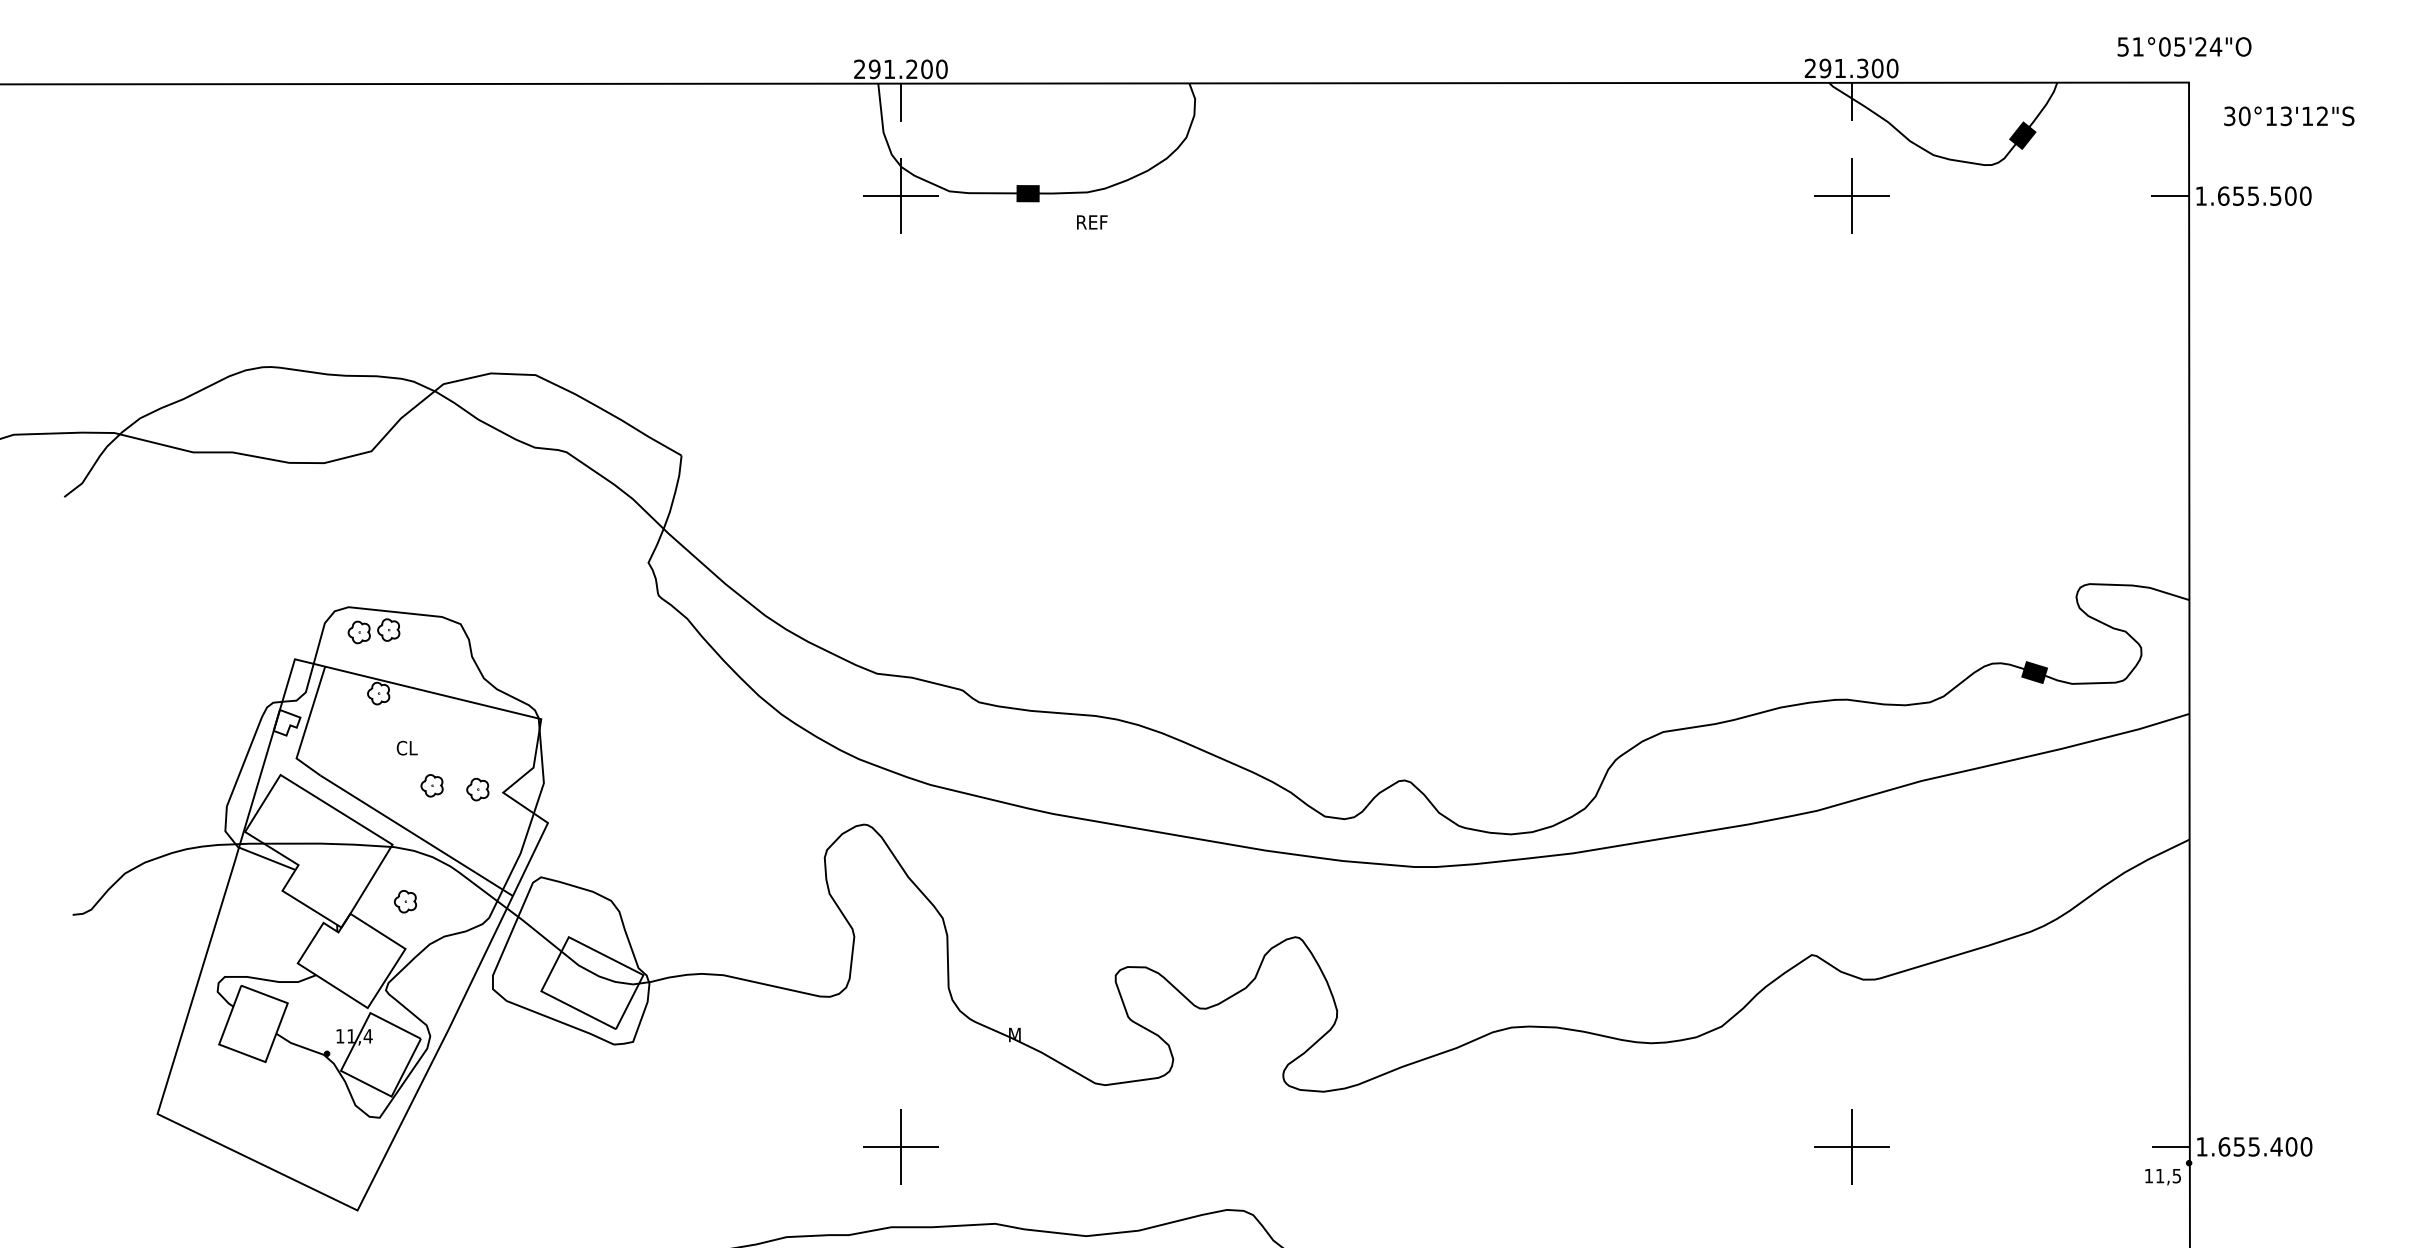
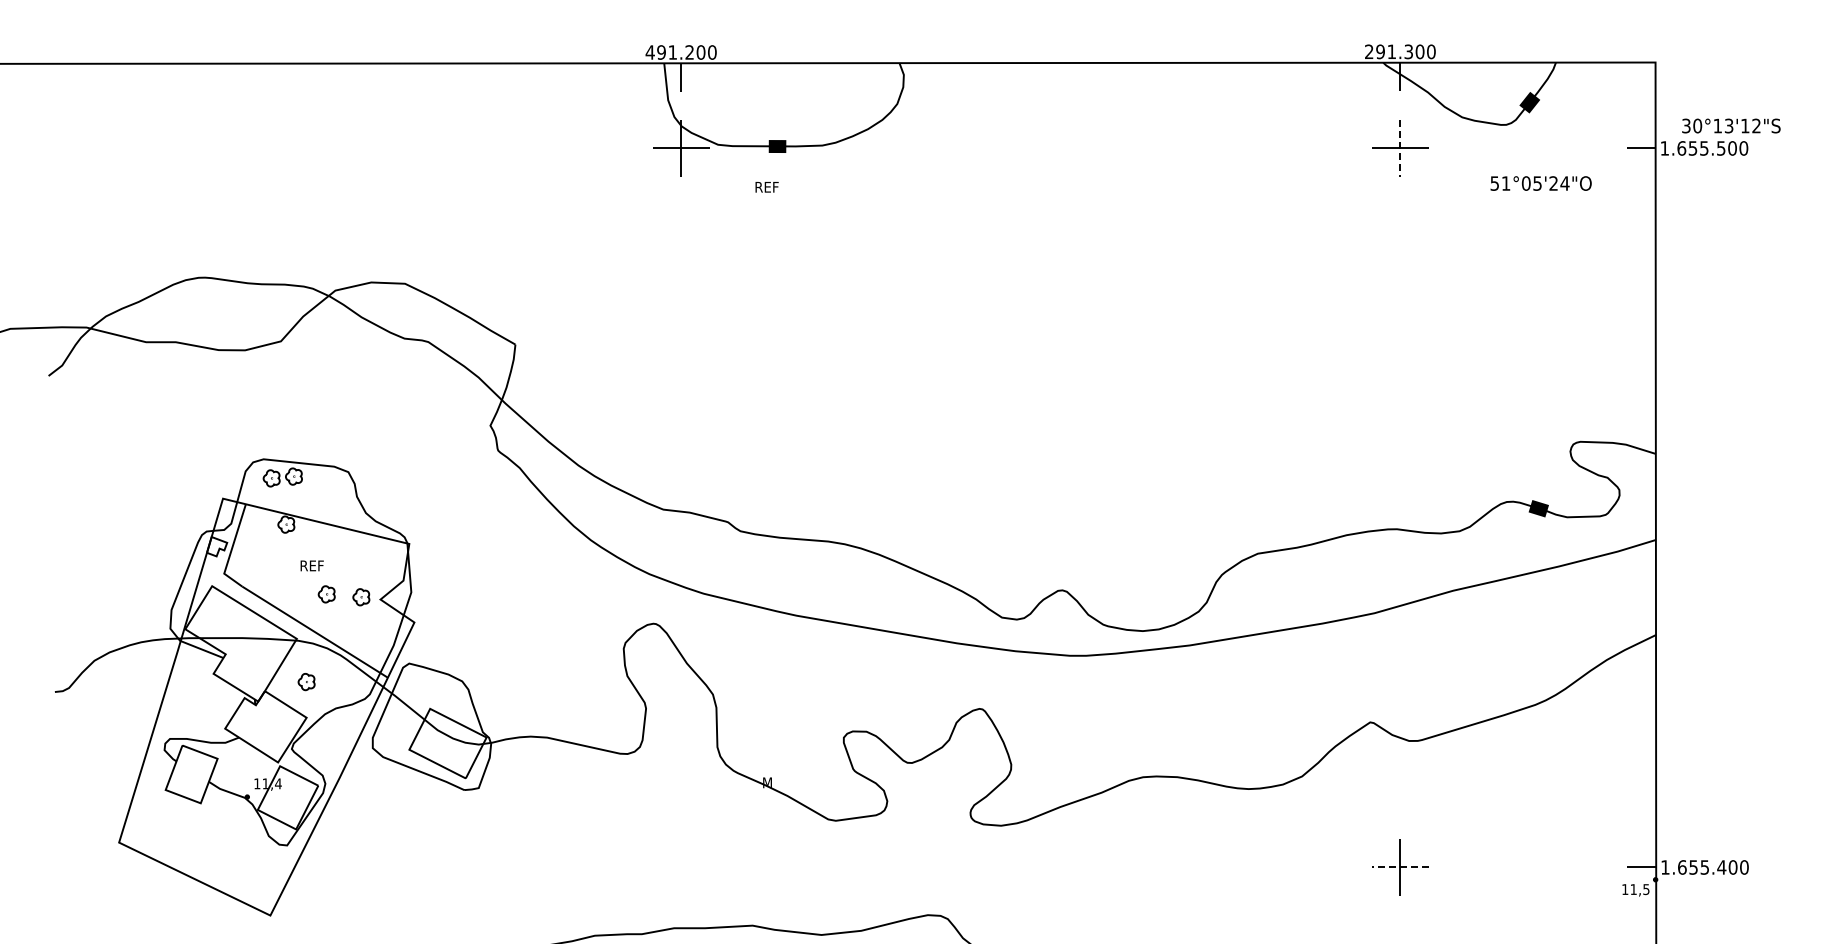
text: (2183, 46) -> (1540, 183), moved
text: (858, 69) -> (649, 52), 291.200 -> 491.200
text: (2289, 115) -> (1731, 125), moved
line: (1851, 196) -> (1400, 148), solid -> dashed
text: (1091, 222) -> (766, 187), moved
text: (411, 747) -> (311, 565), CL -> REF
part: (901, 1146) -> (681, 867), removed
line: (1851, 1146) -> (1400, 867), solid -> dashed

